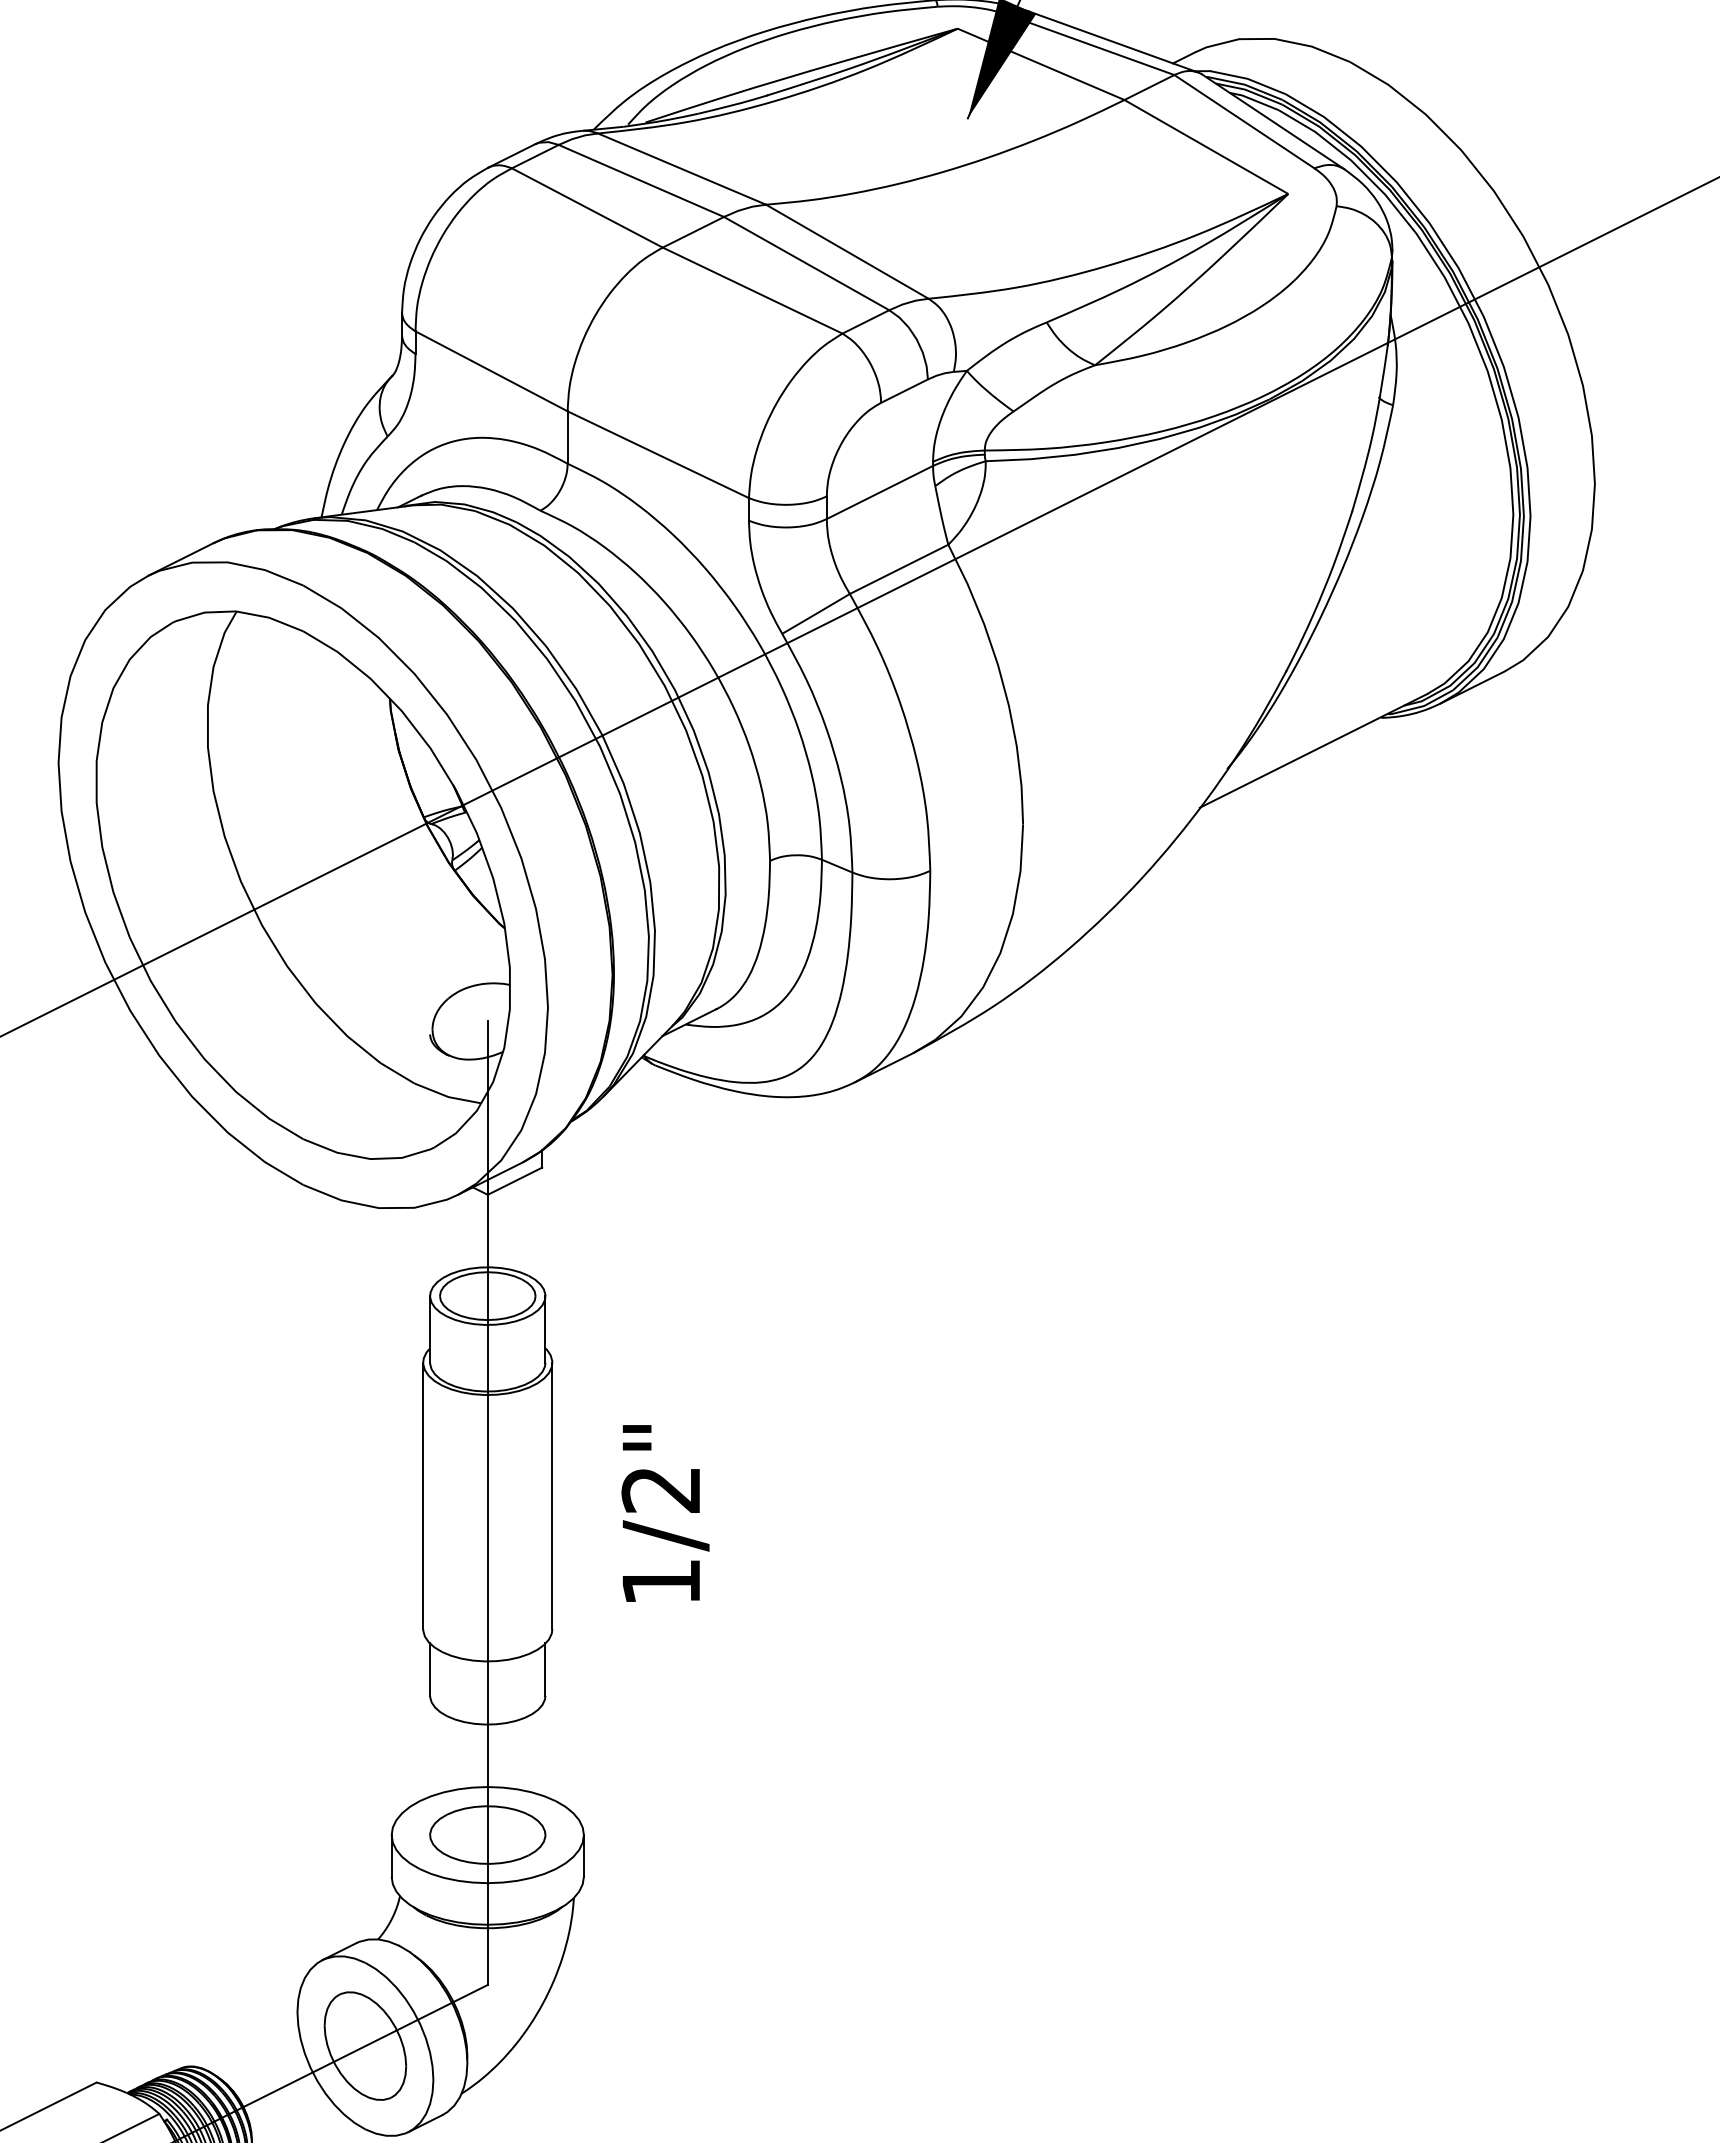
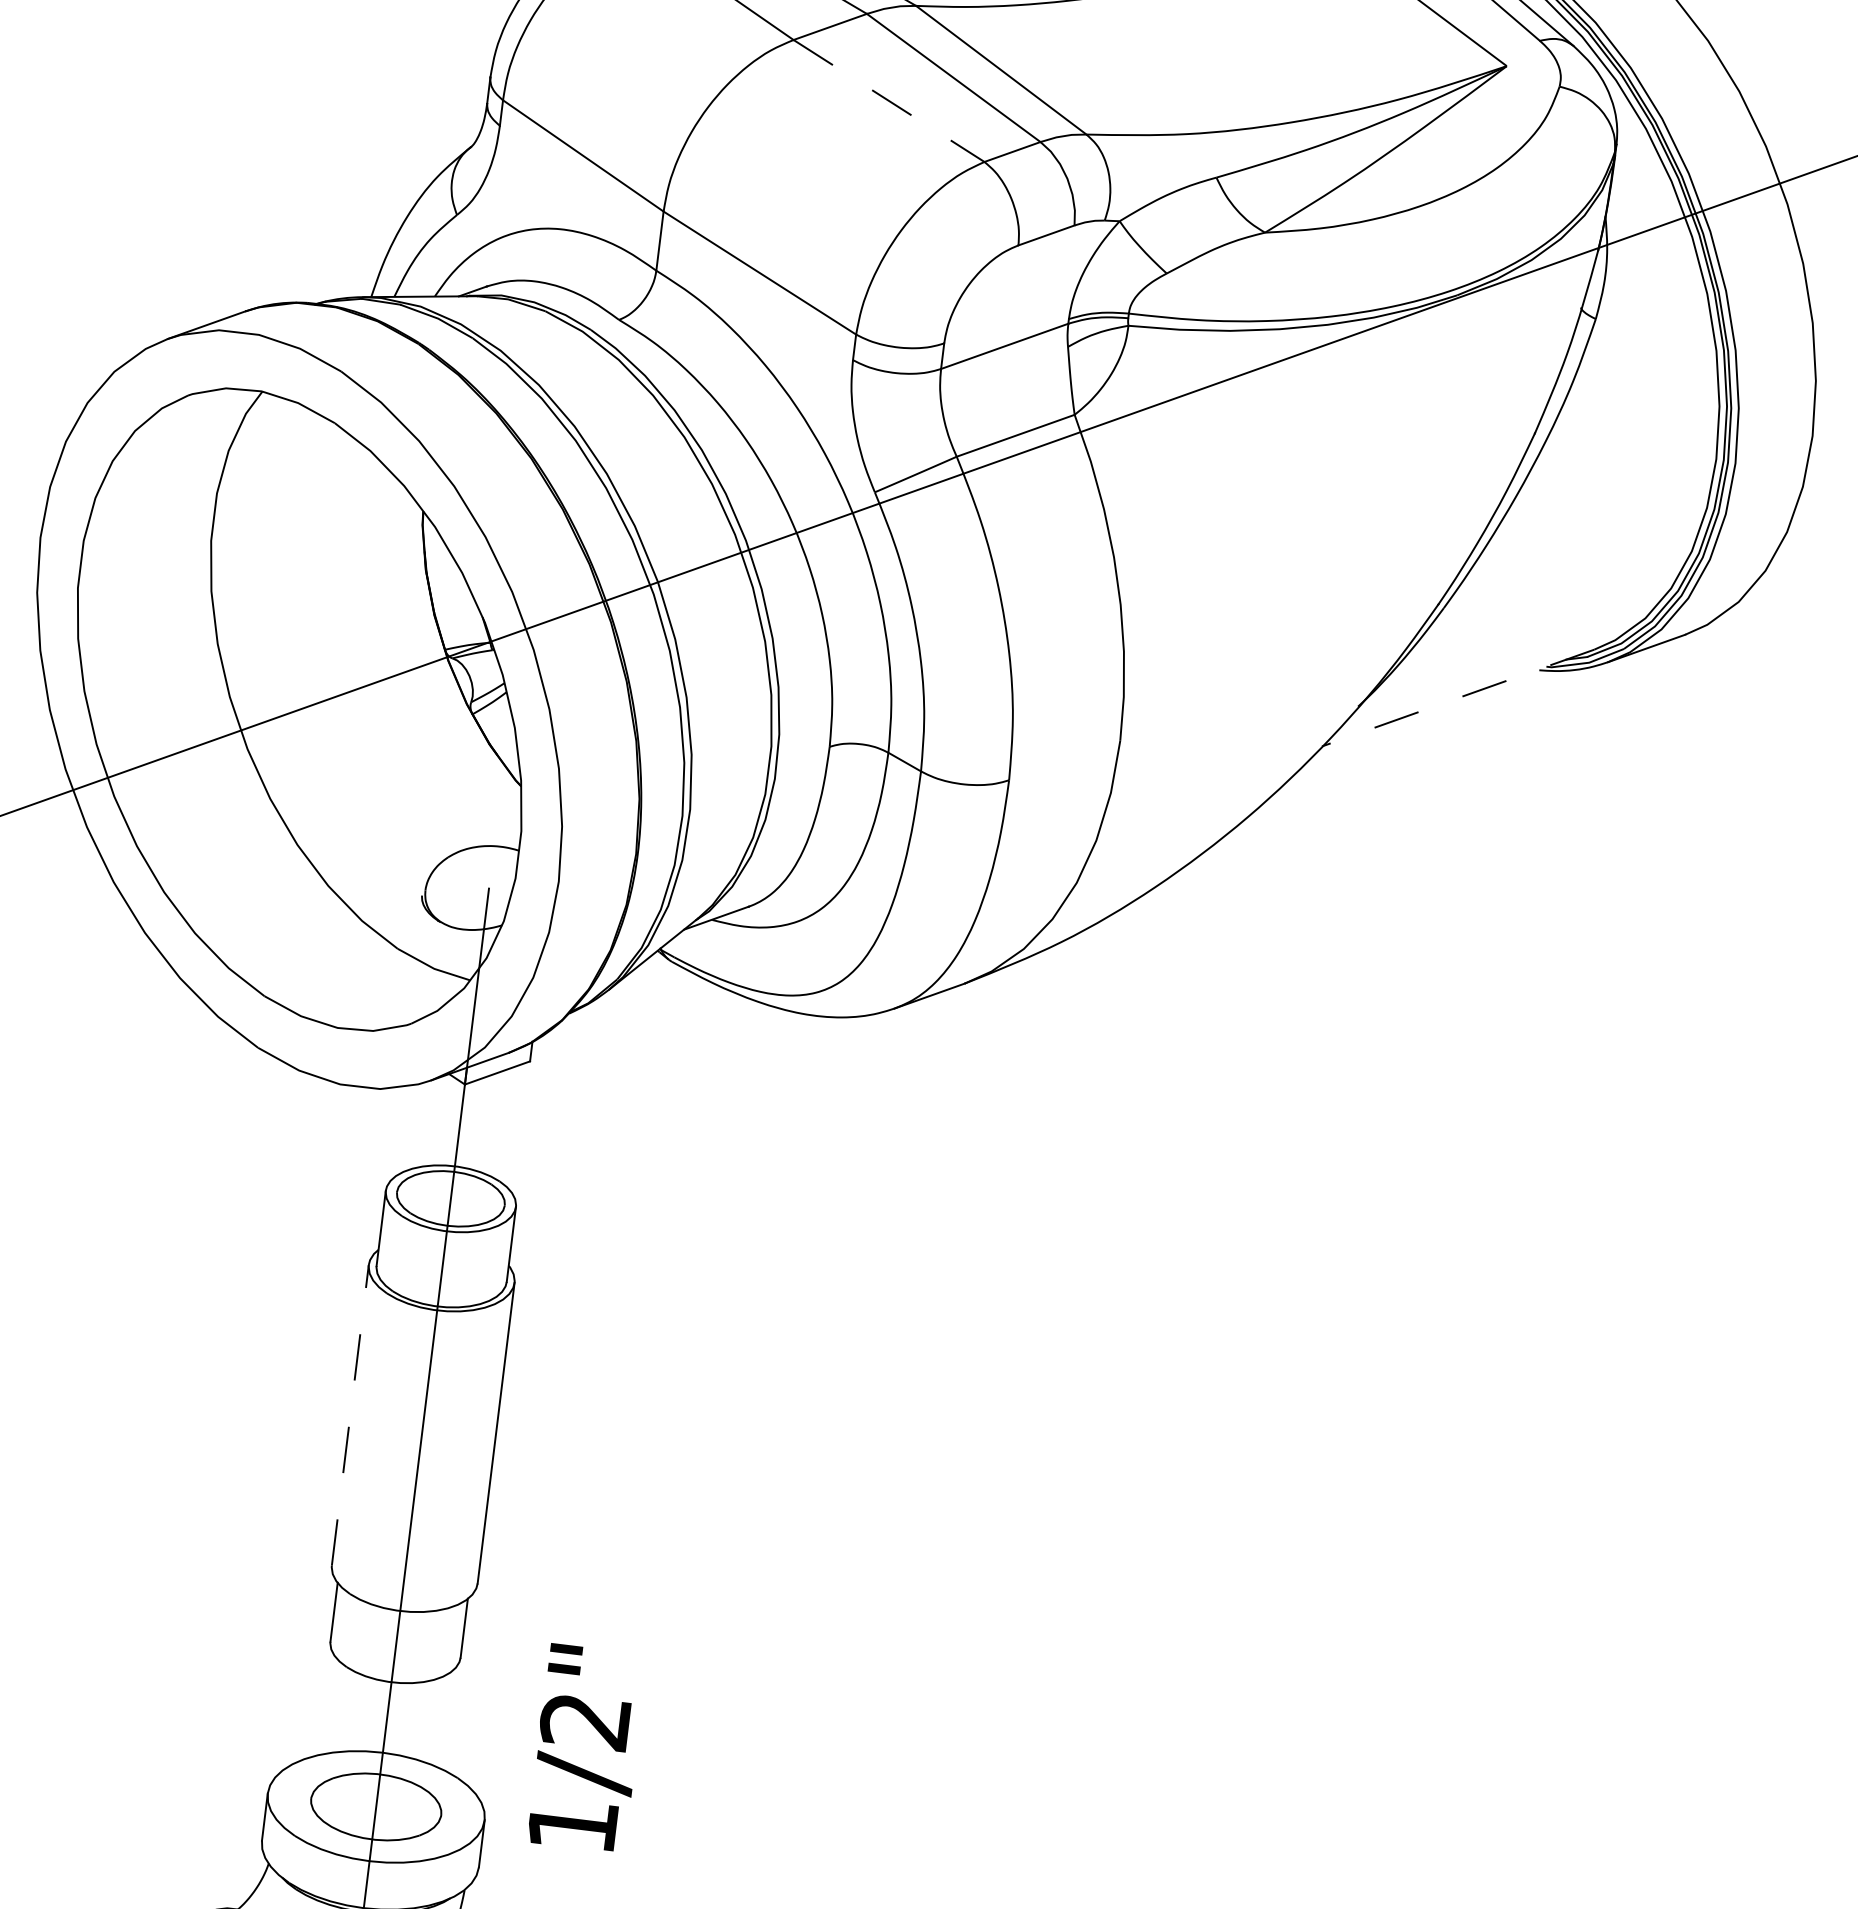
line: (752, 290) -> (888, 100), solid -> dashed
line: (1313, 751) -> (1458, 698), solid -> dashed
line: (423, 1495) -> (350, 1414), solid -> dashed
text: (665, 1513) -> (586, 1748), moved

